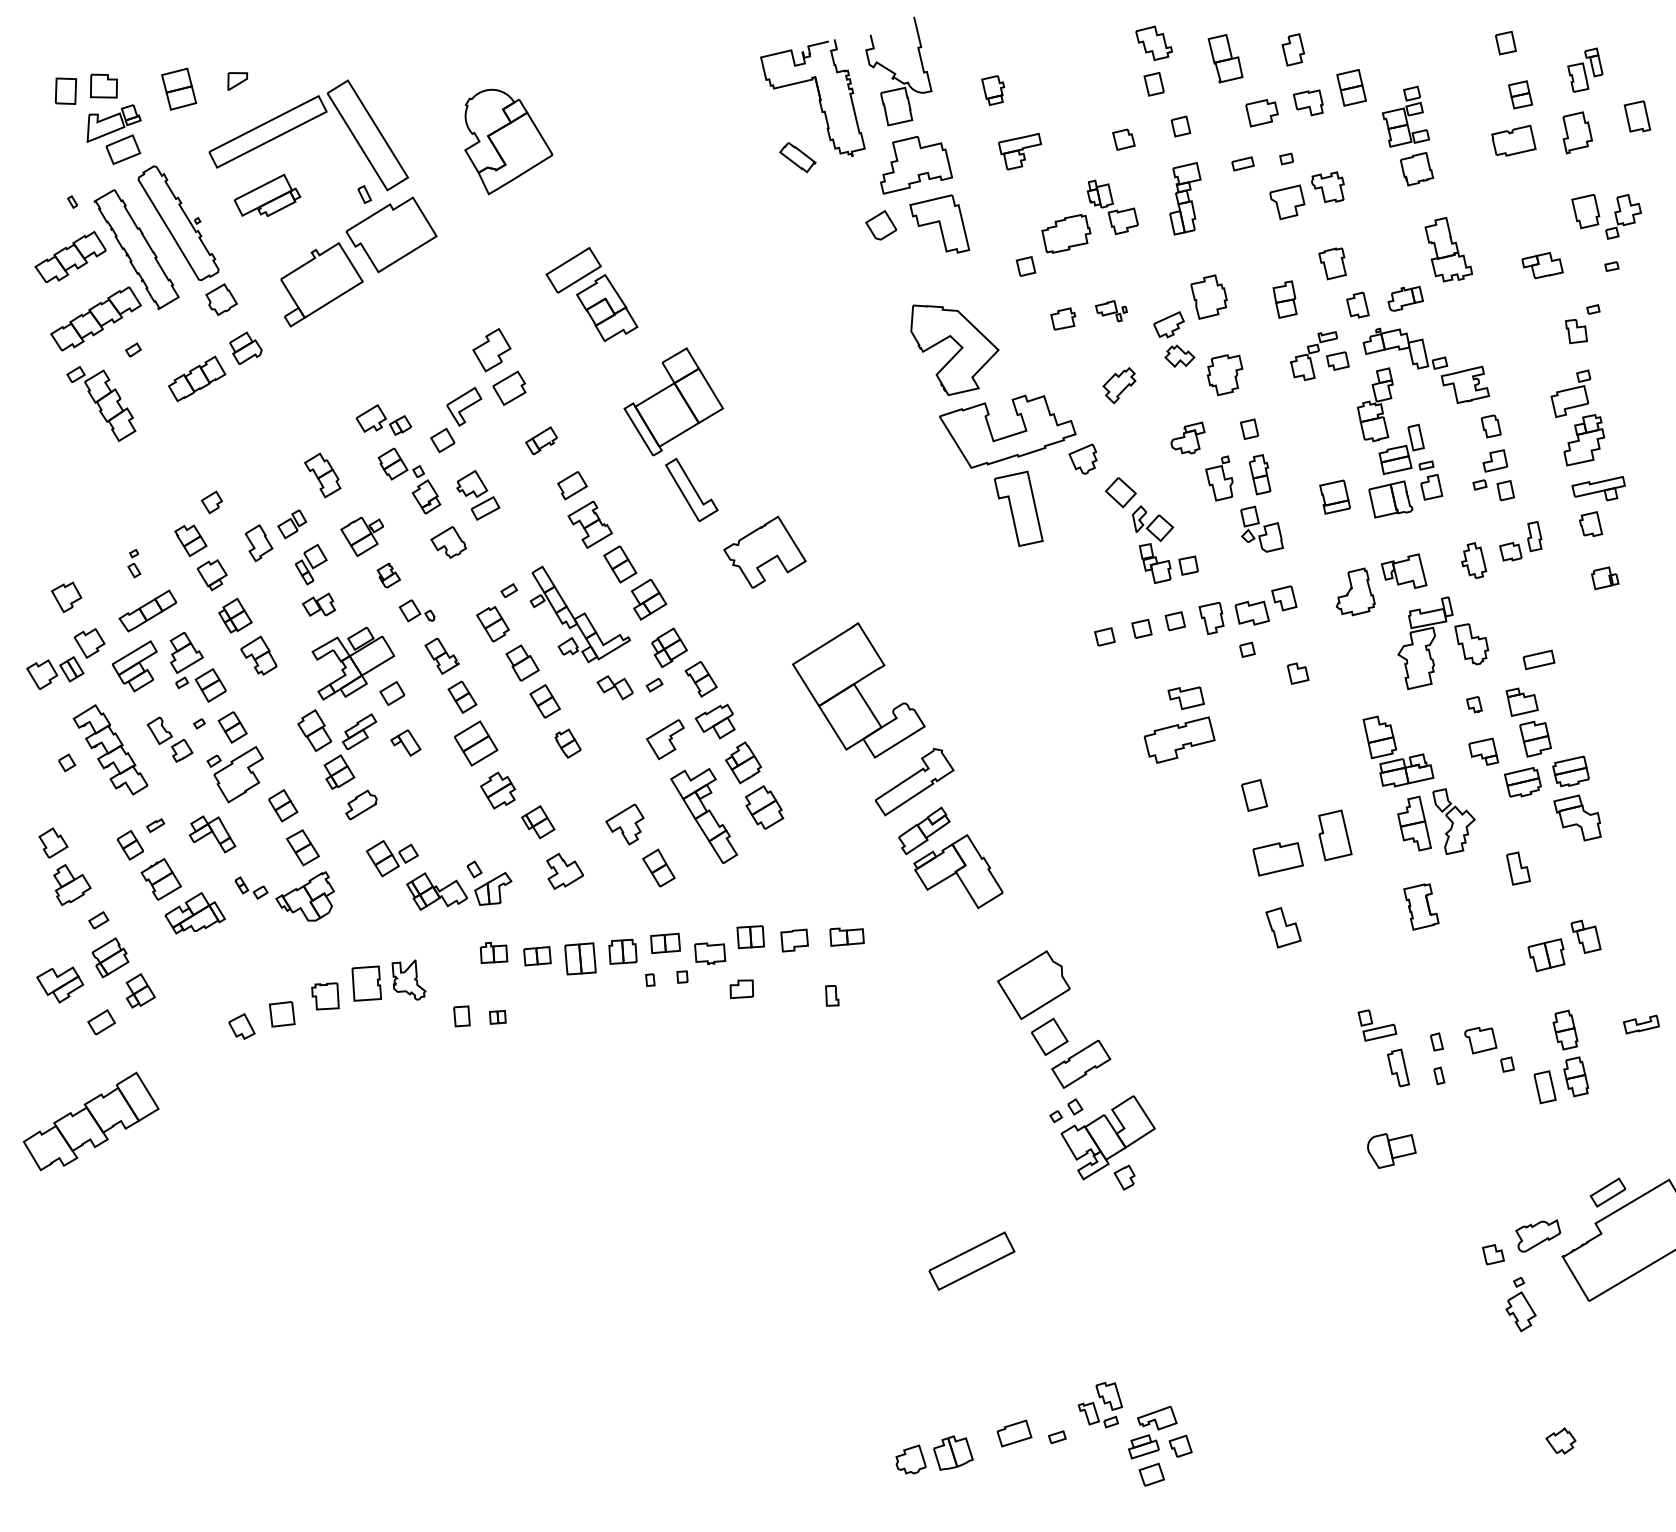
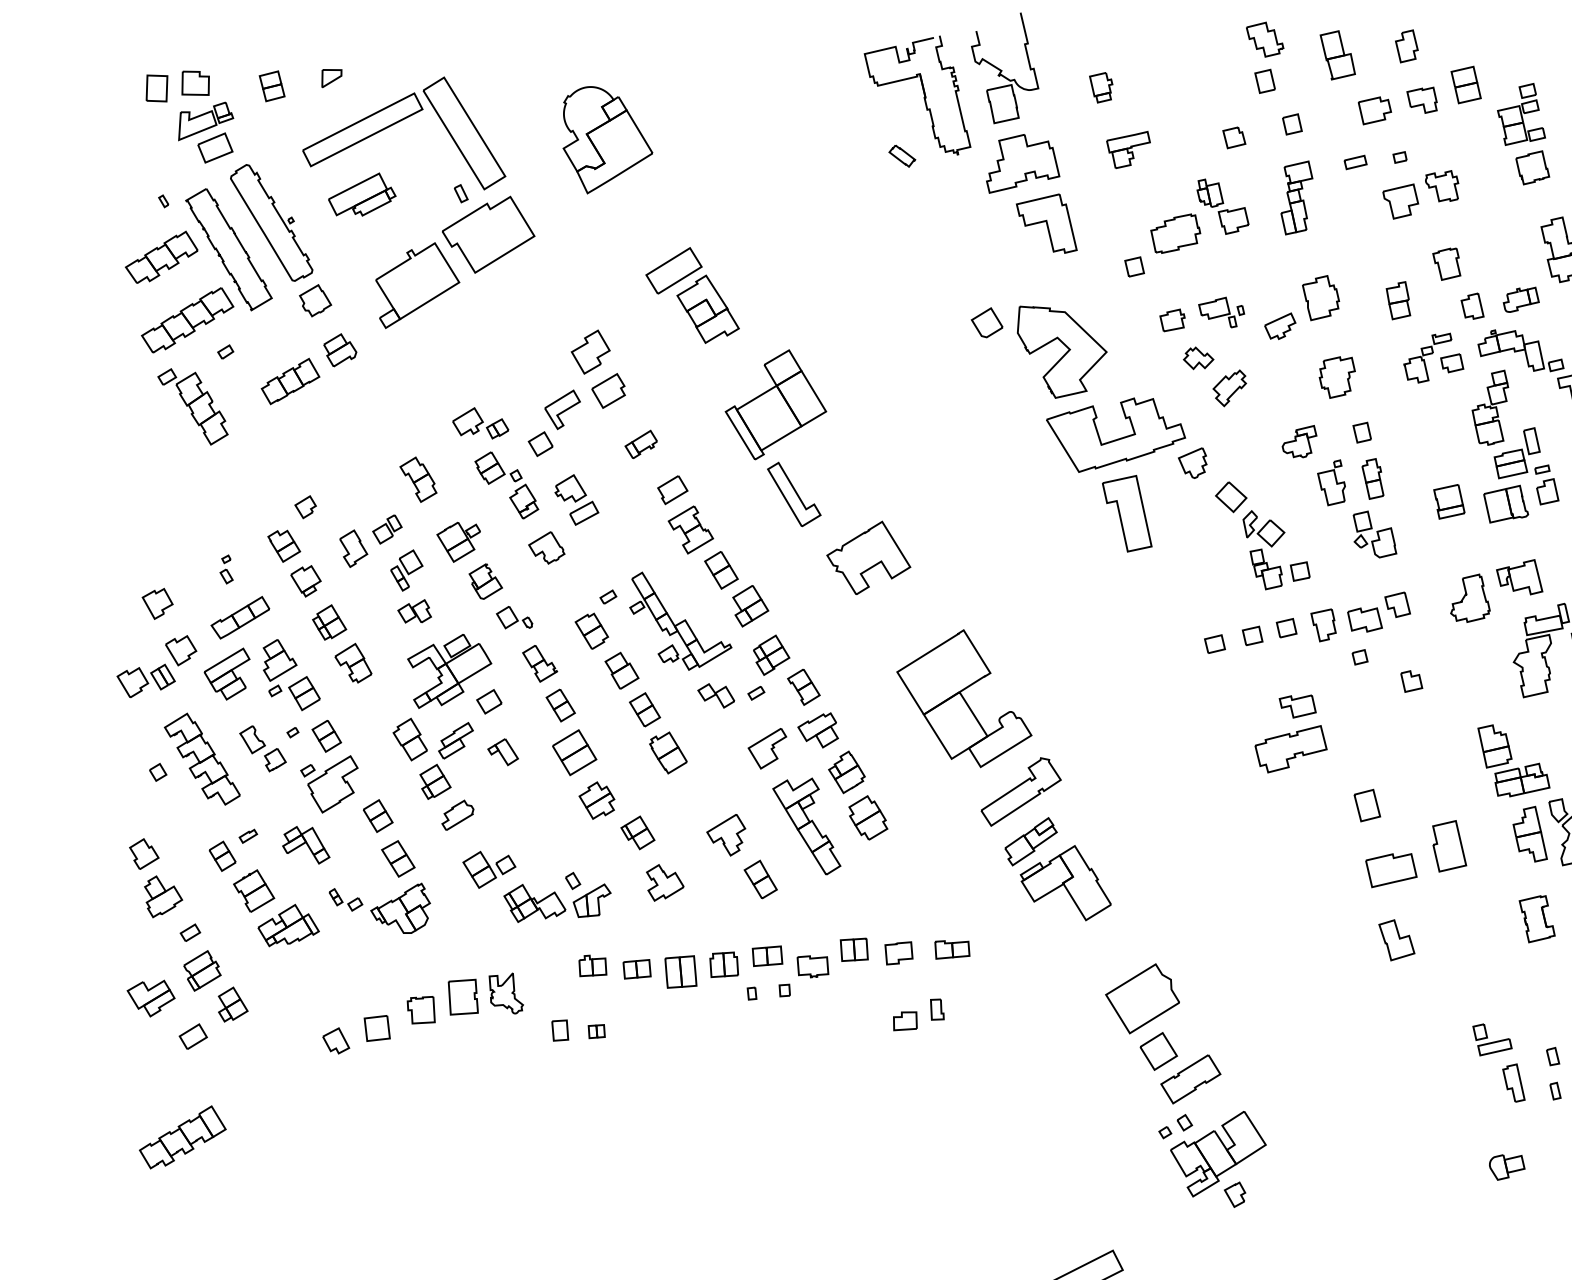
part: (178, 88) -> (271, 85), size x0.71
part: (797, 157) -> (901, 155), size x0.71
part: (881, 225) -> (987, 322), moved
part: (1111, 310) -> (1221, 311), size x1.43
part: (1179, 355) -> (1198, 357), moved
part: (388, 575) -> (485, 581), size x1.43
part: (567, 743) -> (667, 752), size x1.43
part: (741, 989) -> (904, 1021), moved
part: (91, 1120) -> (183, 1136), size x0.62
part: (1391, 1150) -> (1506, 1167), size x0.71

